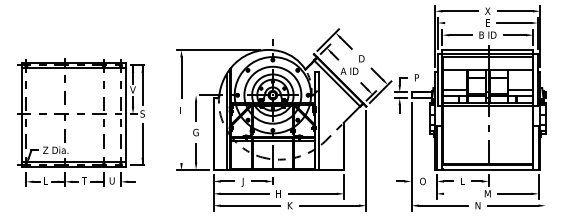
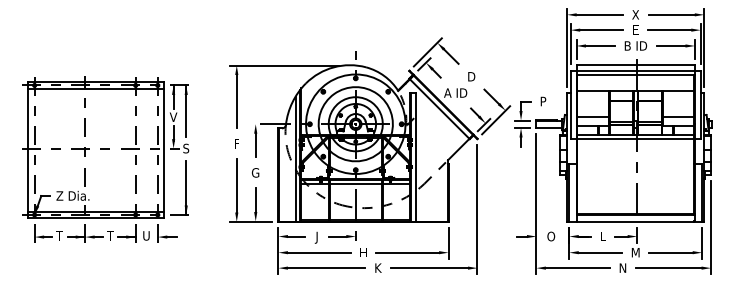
line: (461, 23) -> (601, 30), added
line: (181, 142) -> (236, 185), added
line: (545, 174) -> (711, 227), added
text: (45, 180) -> (59, 235), L -> T
line: (460, 193) -> (600, 252), added

